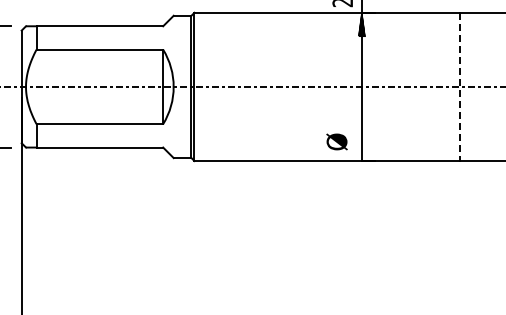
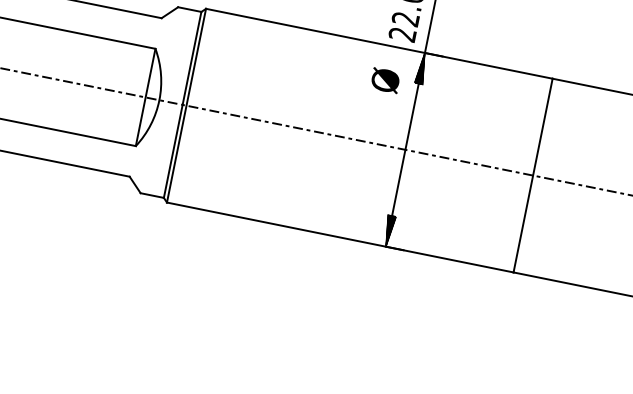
line: (459, 87) -> (532, 176), dashed -> solid
text: (336, 141) -> (384, 79), moved
hatch: (361, 148) -> (388, 230), added

